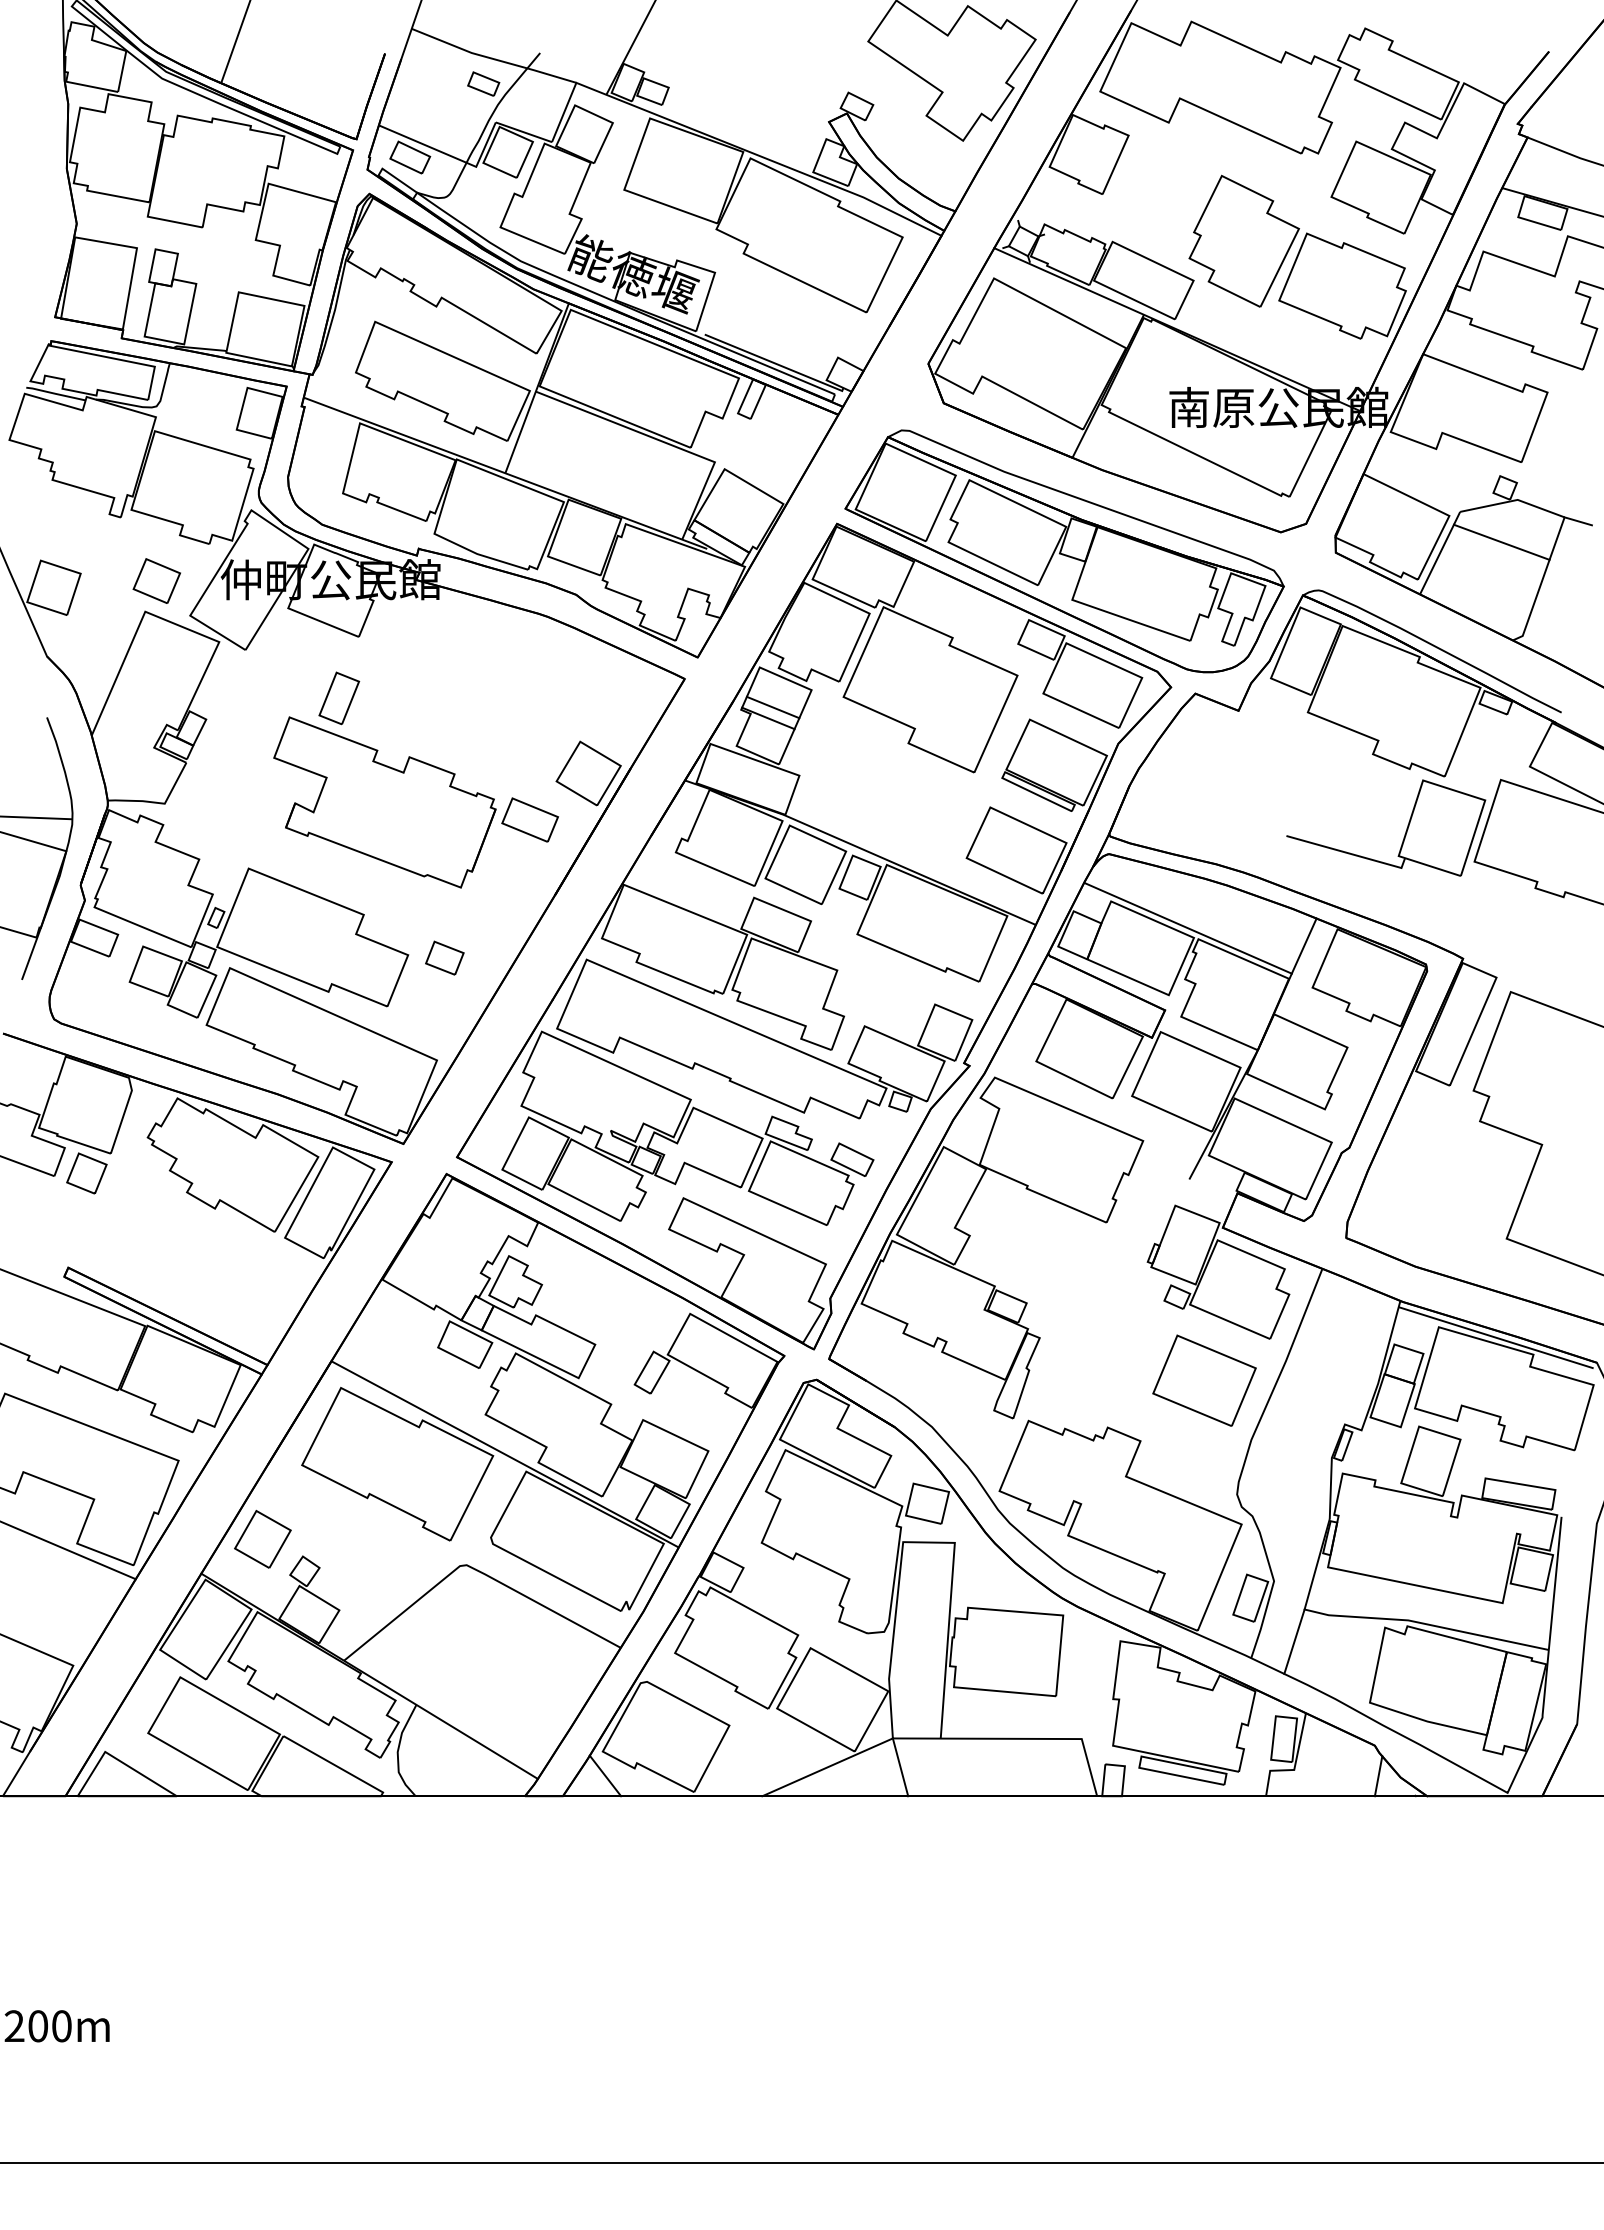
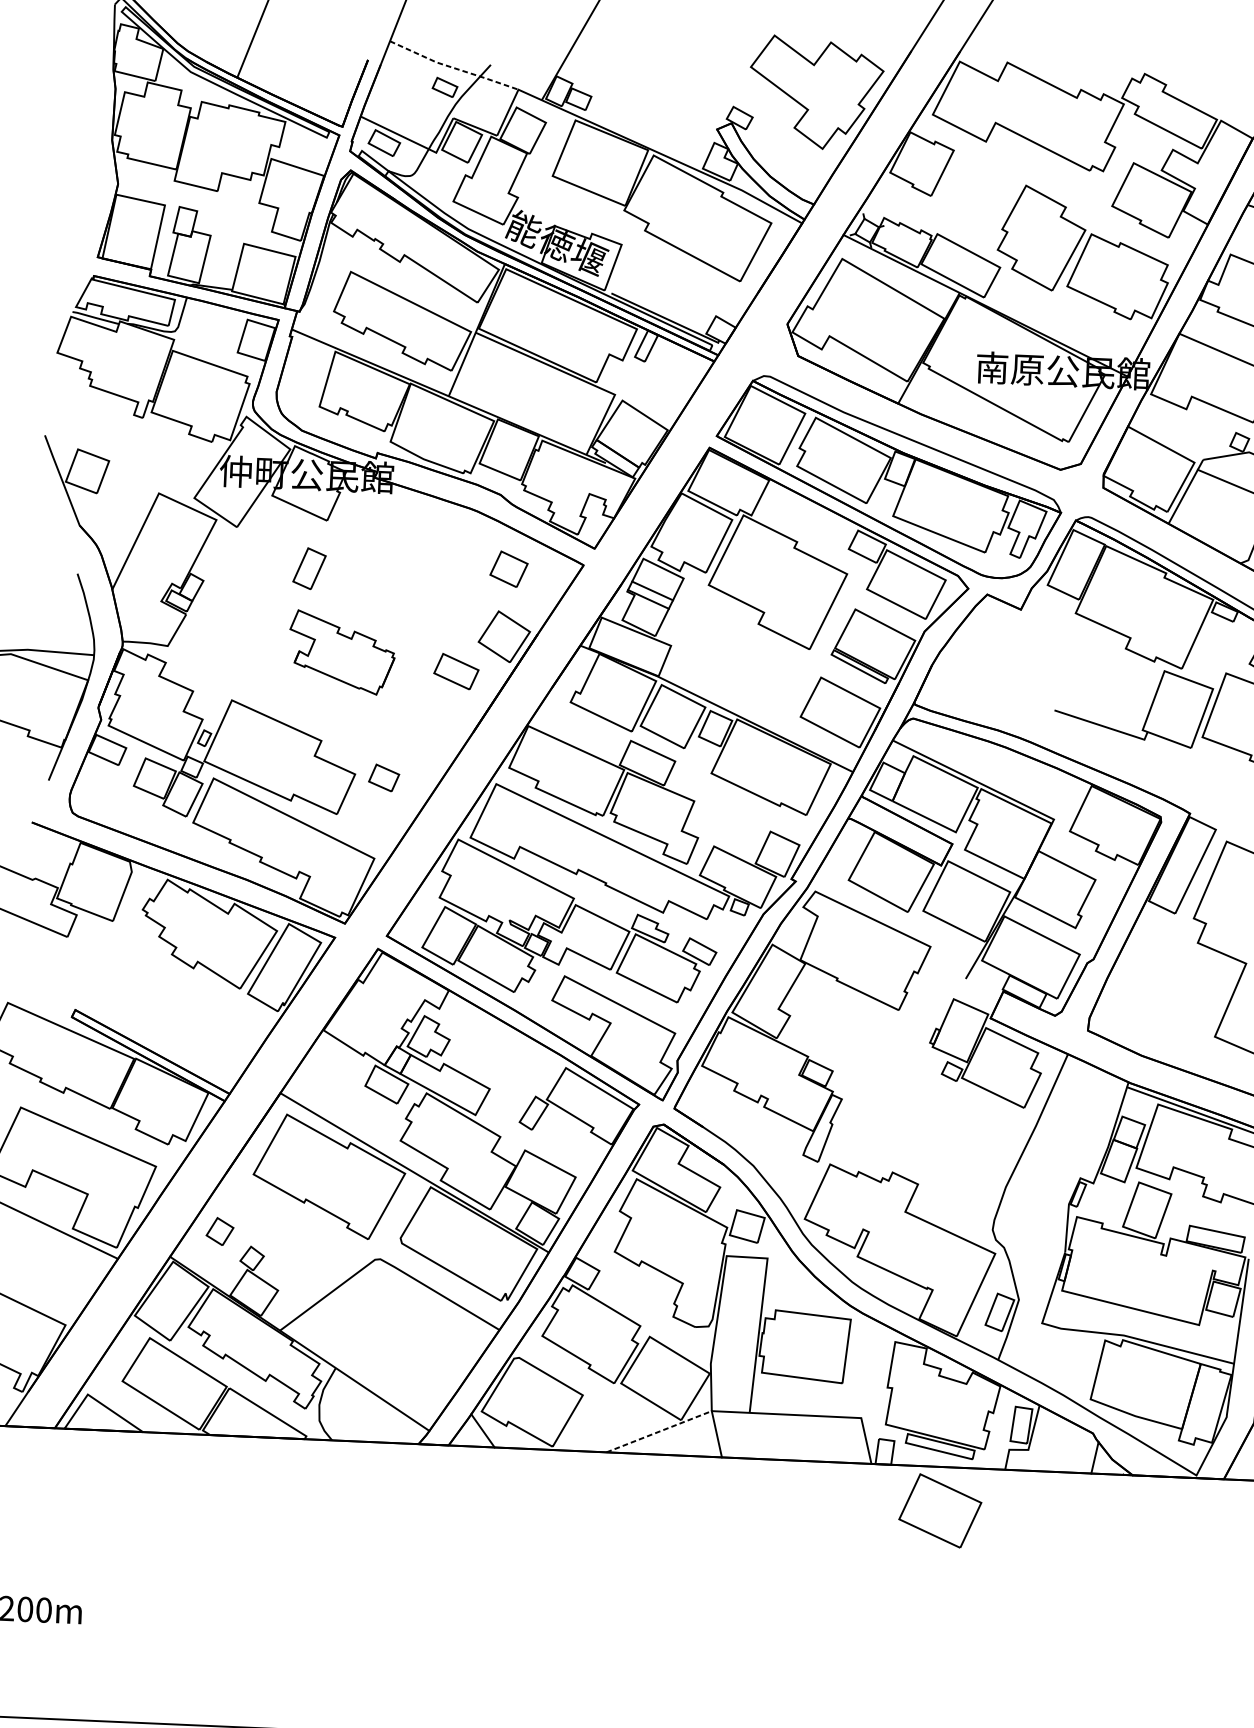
line: (492, 58) -> (452, 67), solid -> dashed
part: (156, 580) -> (508, 568), moved
part: (384, 802) -> (341, 652), size x0.6
line: (1303, 945) -> (1064, 797), removed
part: (86, 1173) -> (93, 936), removed
part: (1204, 1380) -> (940, 1510), moved
part: (262, 1538) -> (219, 1231), size x0.6
line: (1294, 1641) -> (1033, 1348), removed
line: (828, 1767) -> (659, 1431), solid -> dashed

